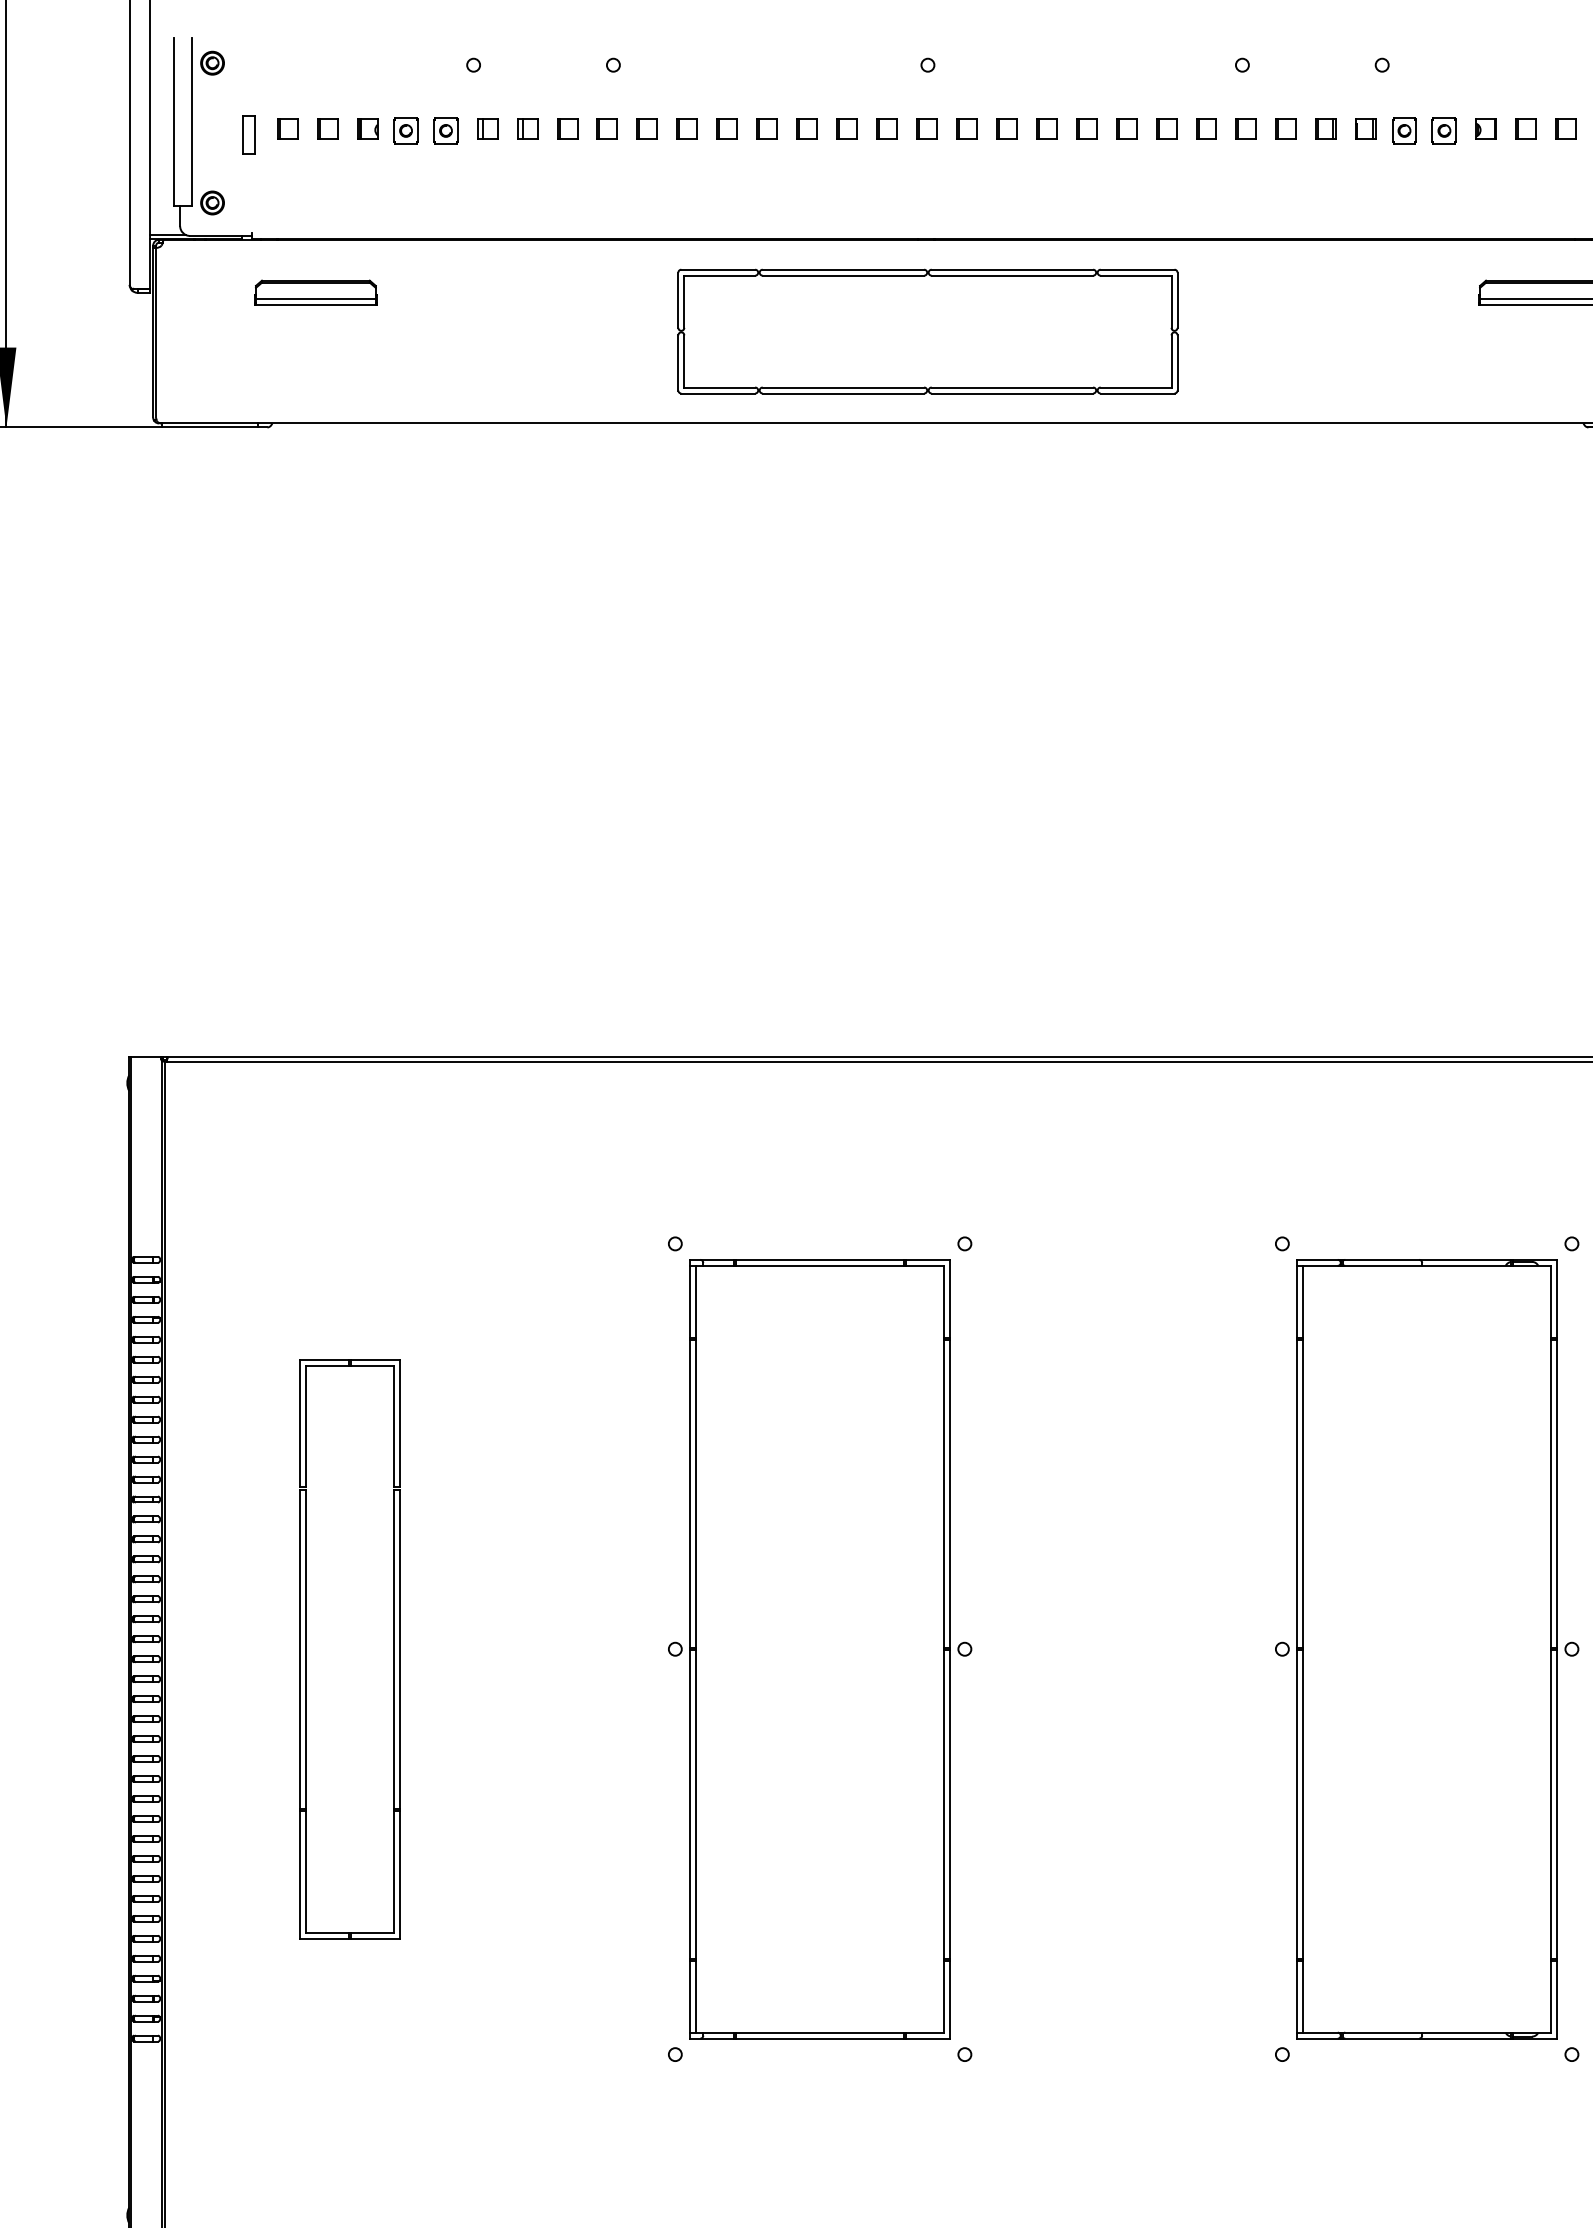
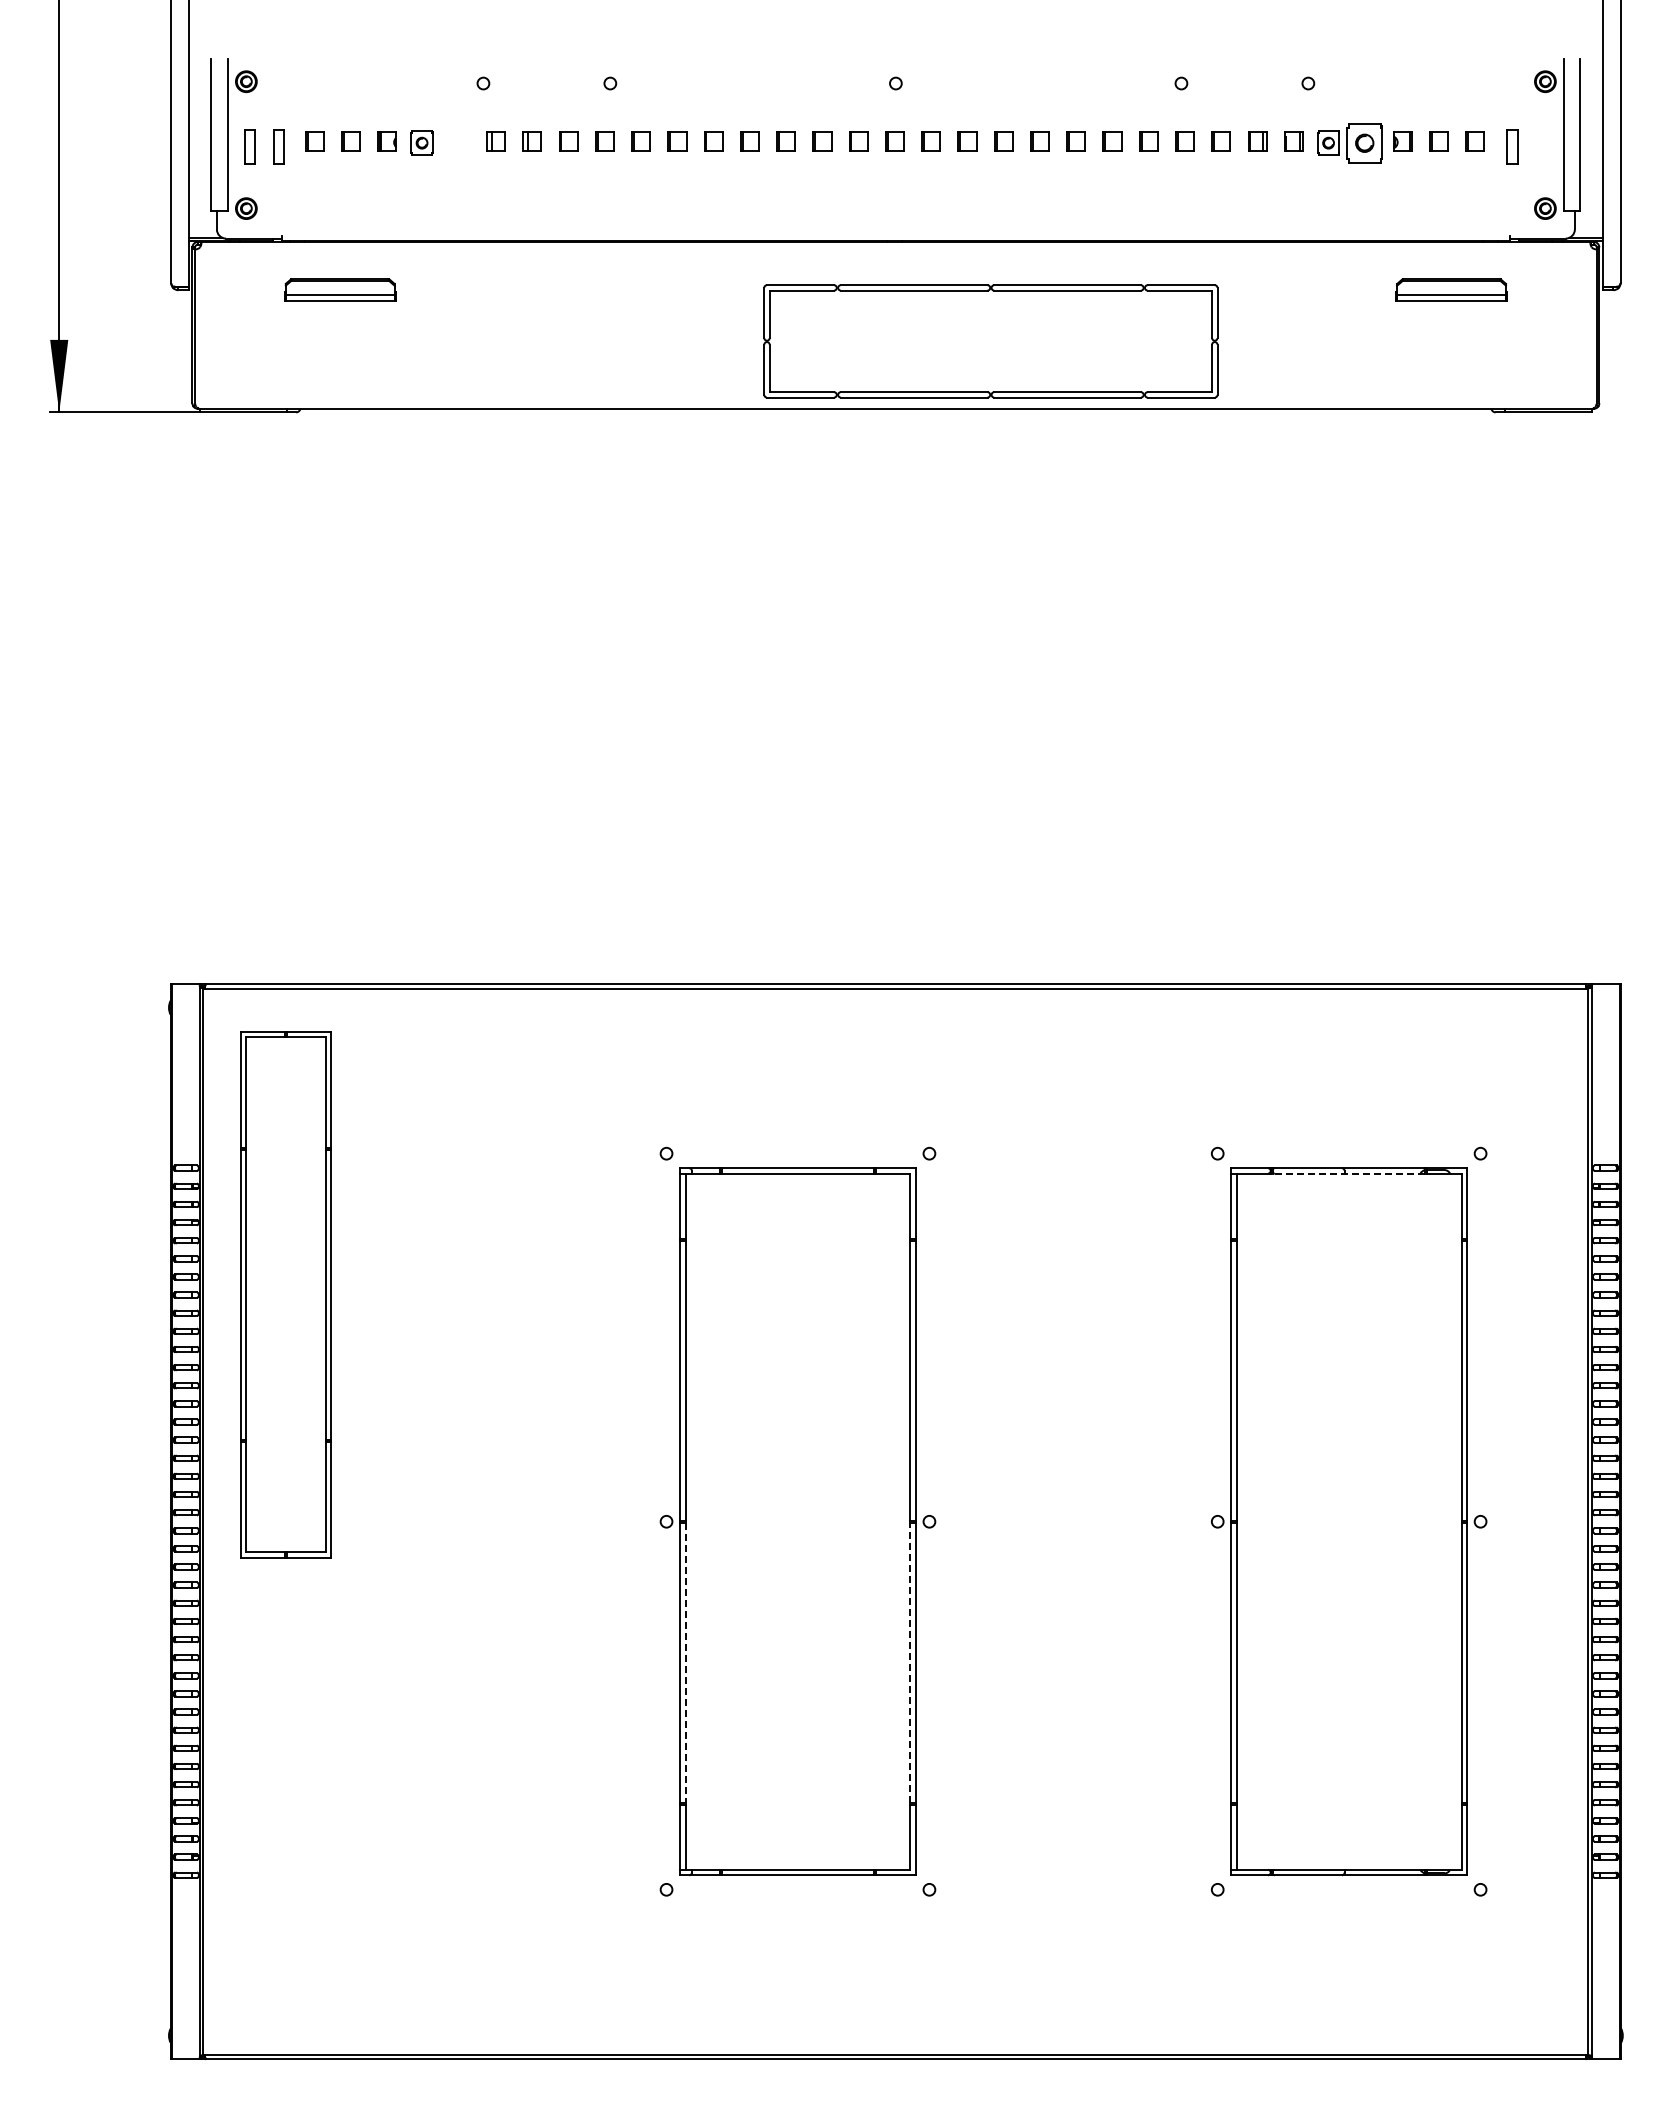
part: (445, 130) -> (457, 142), removed
part: (1444, 130) -> (1364, 142), size x1.6
part: (215, 134) -> (249, 146), added
part: (927, 331) -> (990, 341), moved
line: (1426, 1265) -> (1348, 1173), solid -> dashed
part: (349, 1648) -> (285, 1294), moved
line: (944, 1804) -> (910, 1662), solid -> dashed
line: (696, 1805) -> (685, 1663), solid -> dashed

